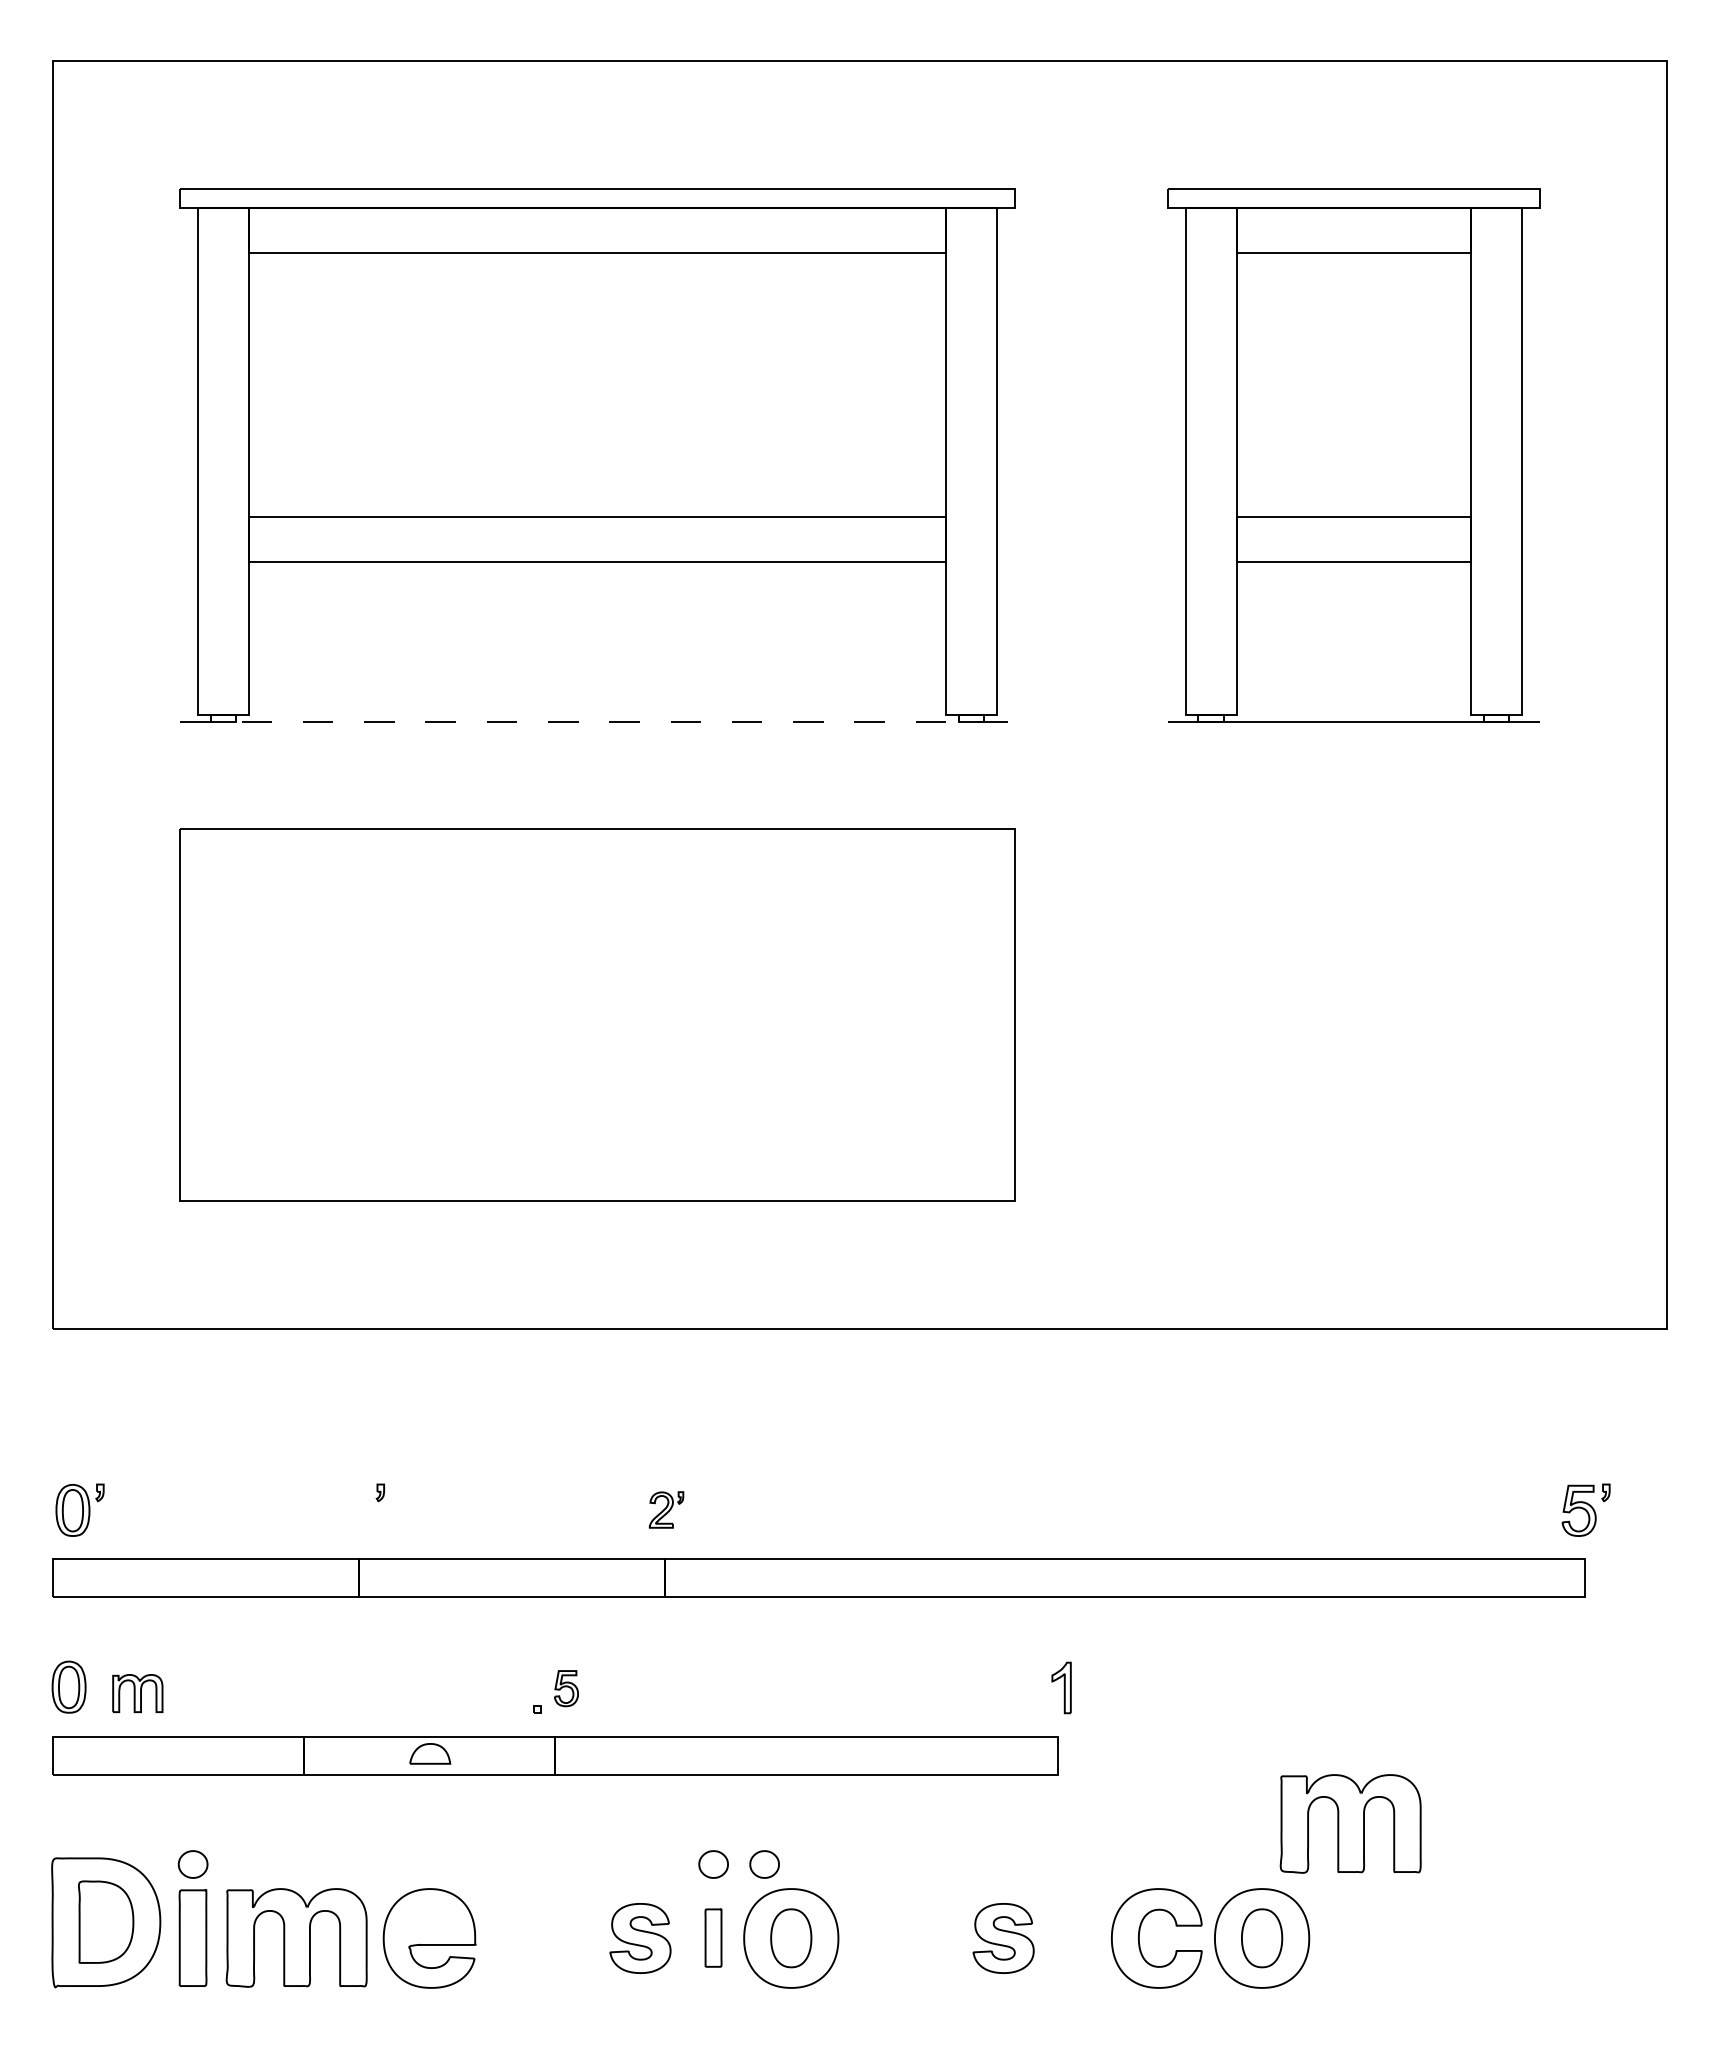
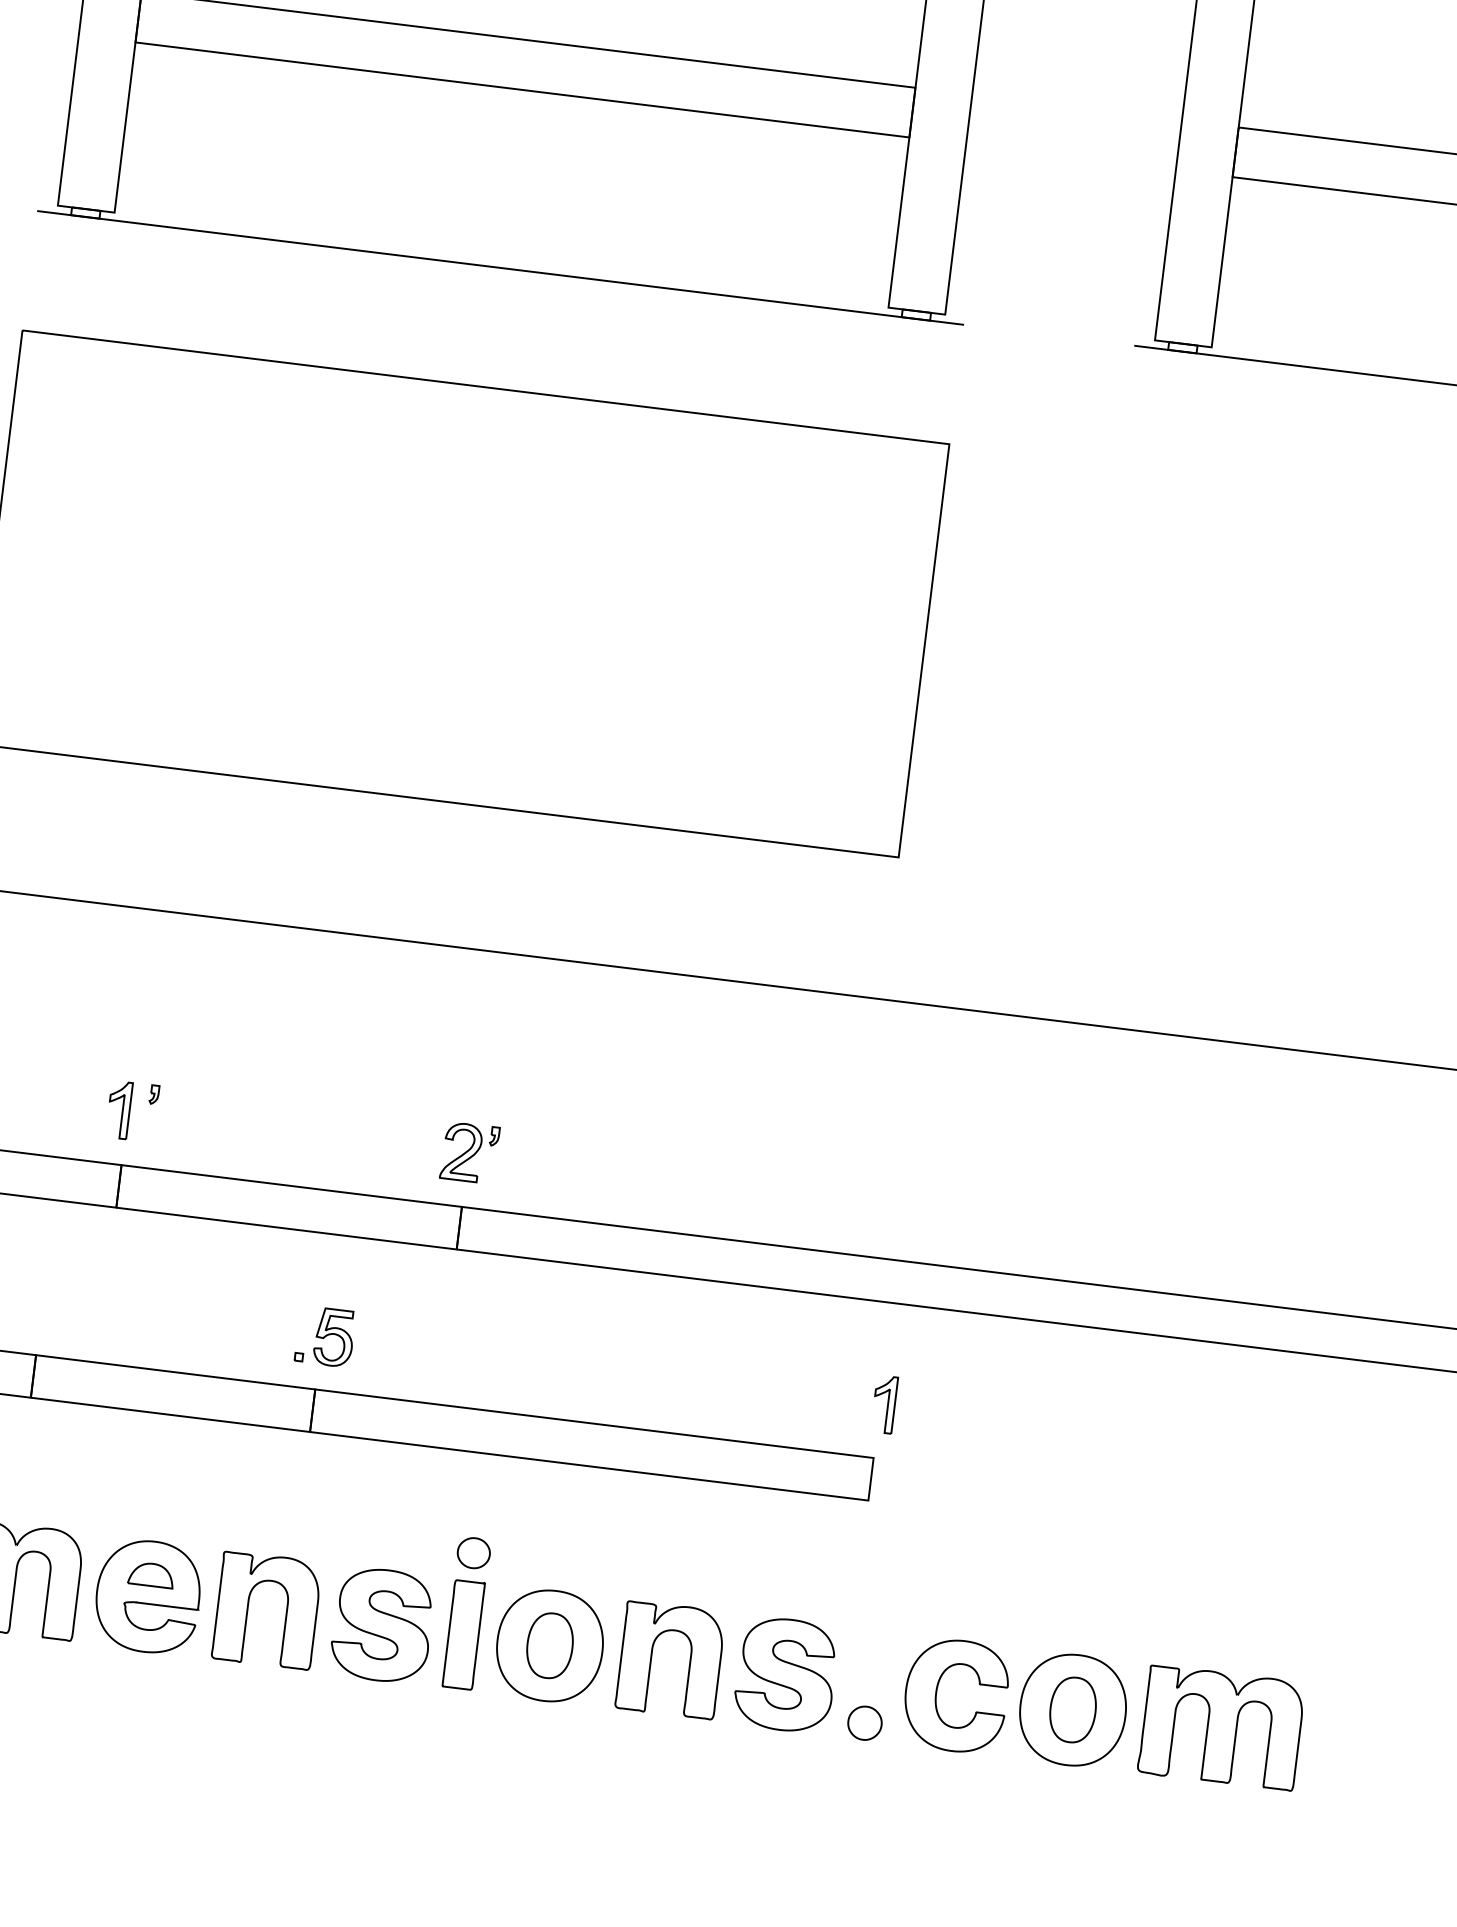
line: (597, 721) -> (500, 267), dashed -> solid
part: (666, 1509) -> (469, 1152), size x1.43
part: (350, 1510) -> (118, 1110), added
part: (566, 1688) -> (334, 1337), size x1.43
part: (430, 1753) -> (151, 1574), moved
part: (1350, 1823) -> (1221, 1727), moved
part: (764, 1864) -> (530, 1560), removed
part: (519, 1937) -> (248, 1607), added
part: (713, 1937) -> (463, 1634), size x1.67
part: (883, 1937) -> (652, 1657), added
part: (640, 1938) -> (382, 1625), size x1.43
part: (1003, 1938) -> (785, 1674), size x1.43
part: (1078, 1972) -> (864, 1722), added

